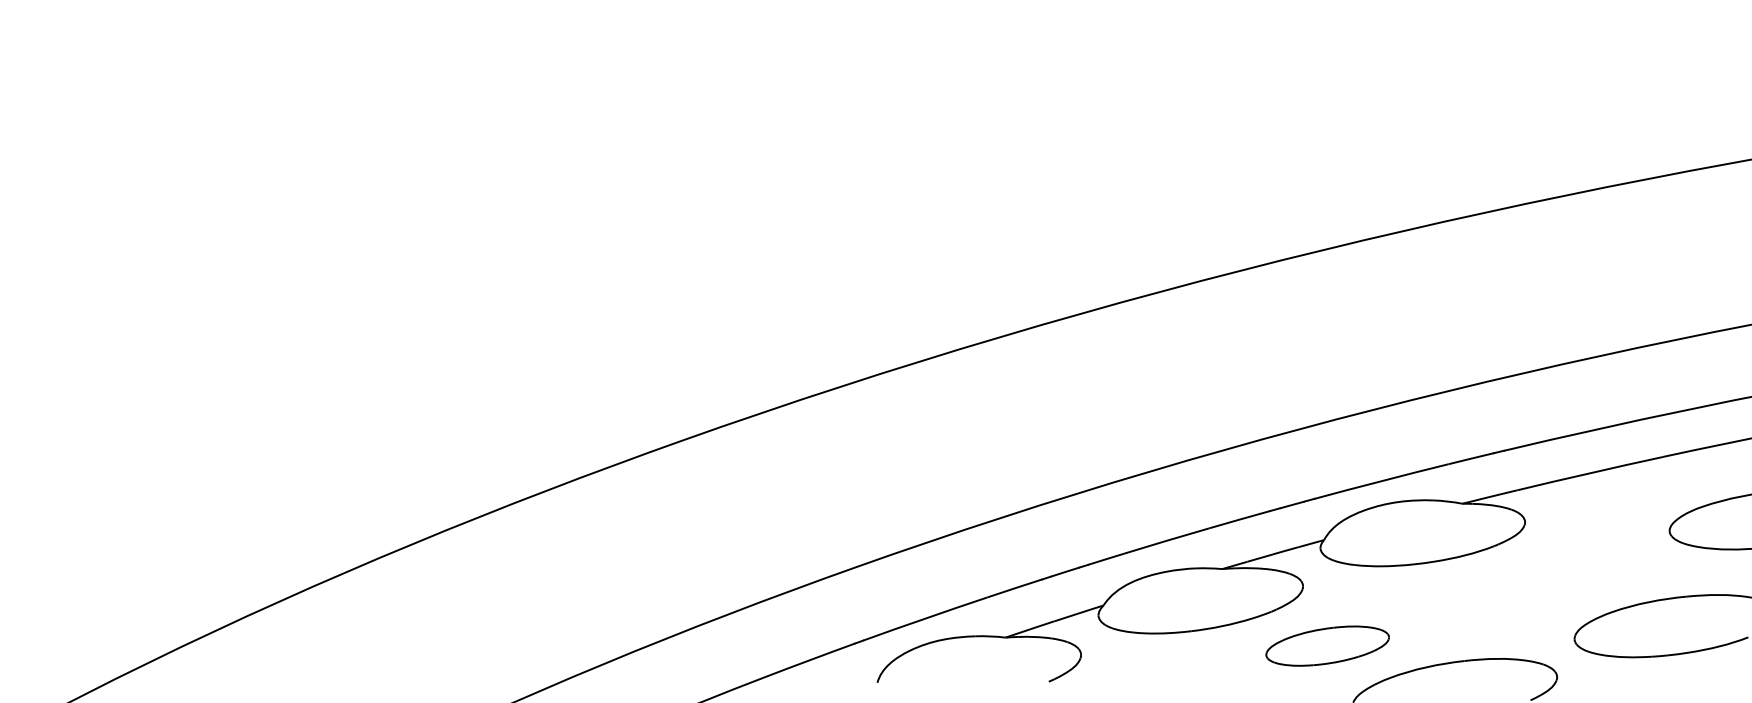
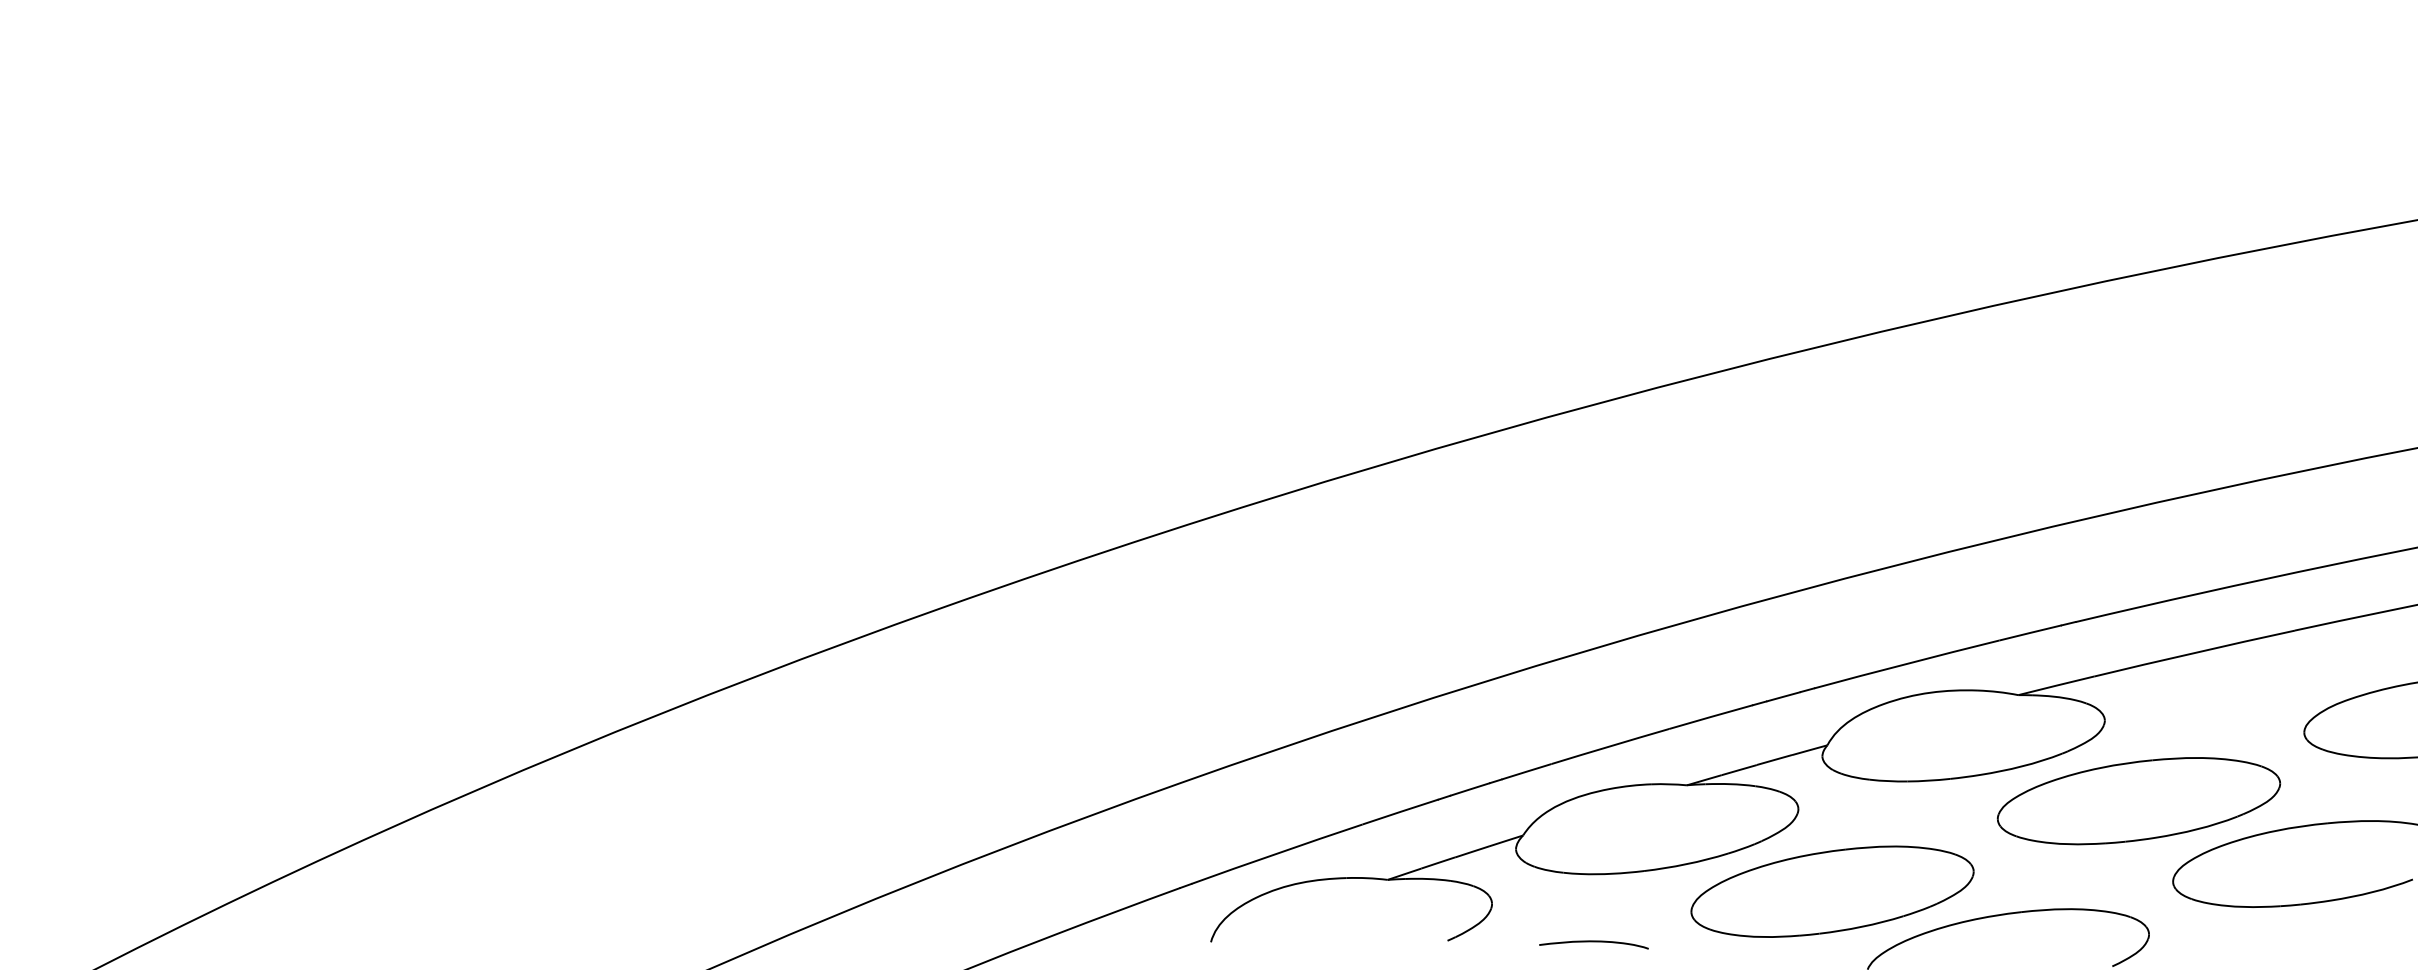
part: (1549, 580) -> (2138, 801), added
part: (1327, 645) -> (1832, 890), size x1.67
curve: (1154, 683) -> (1593, 943), added

